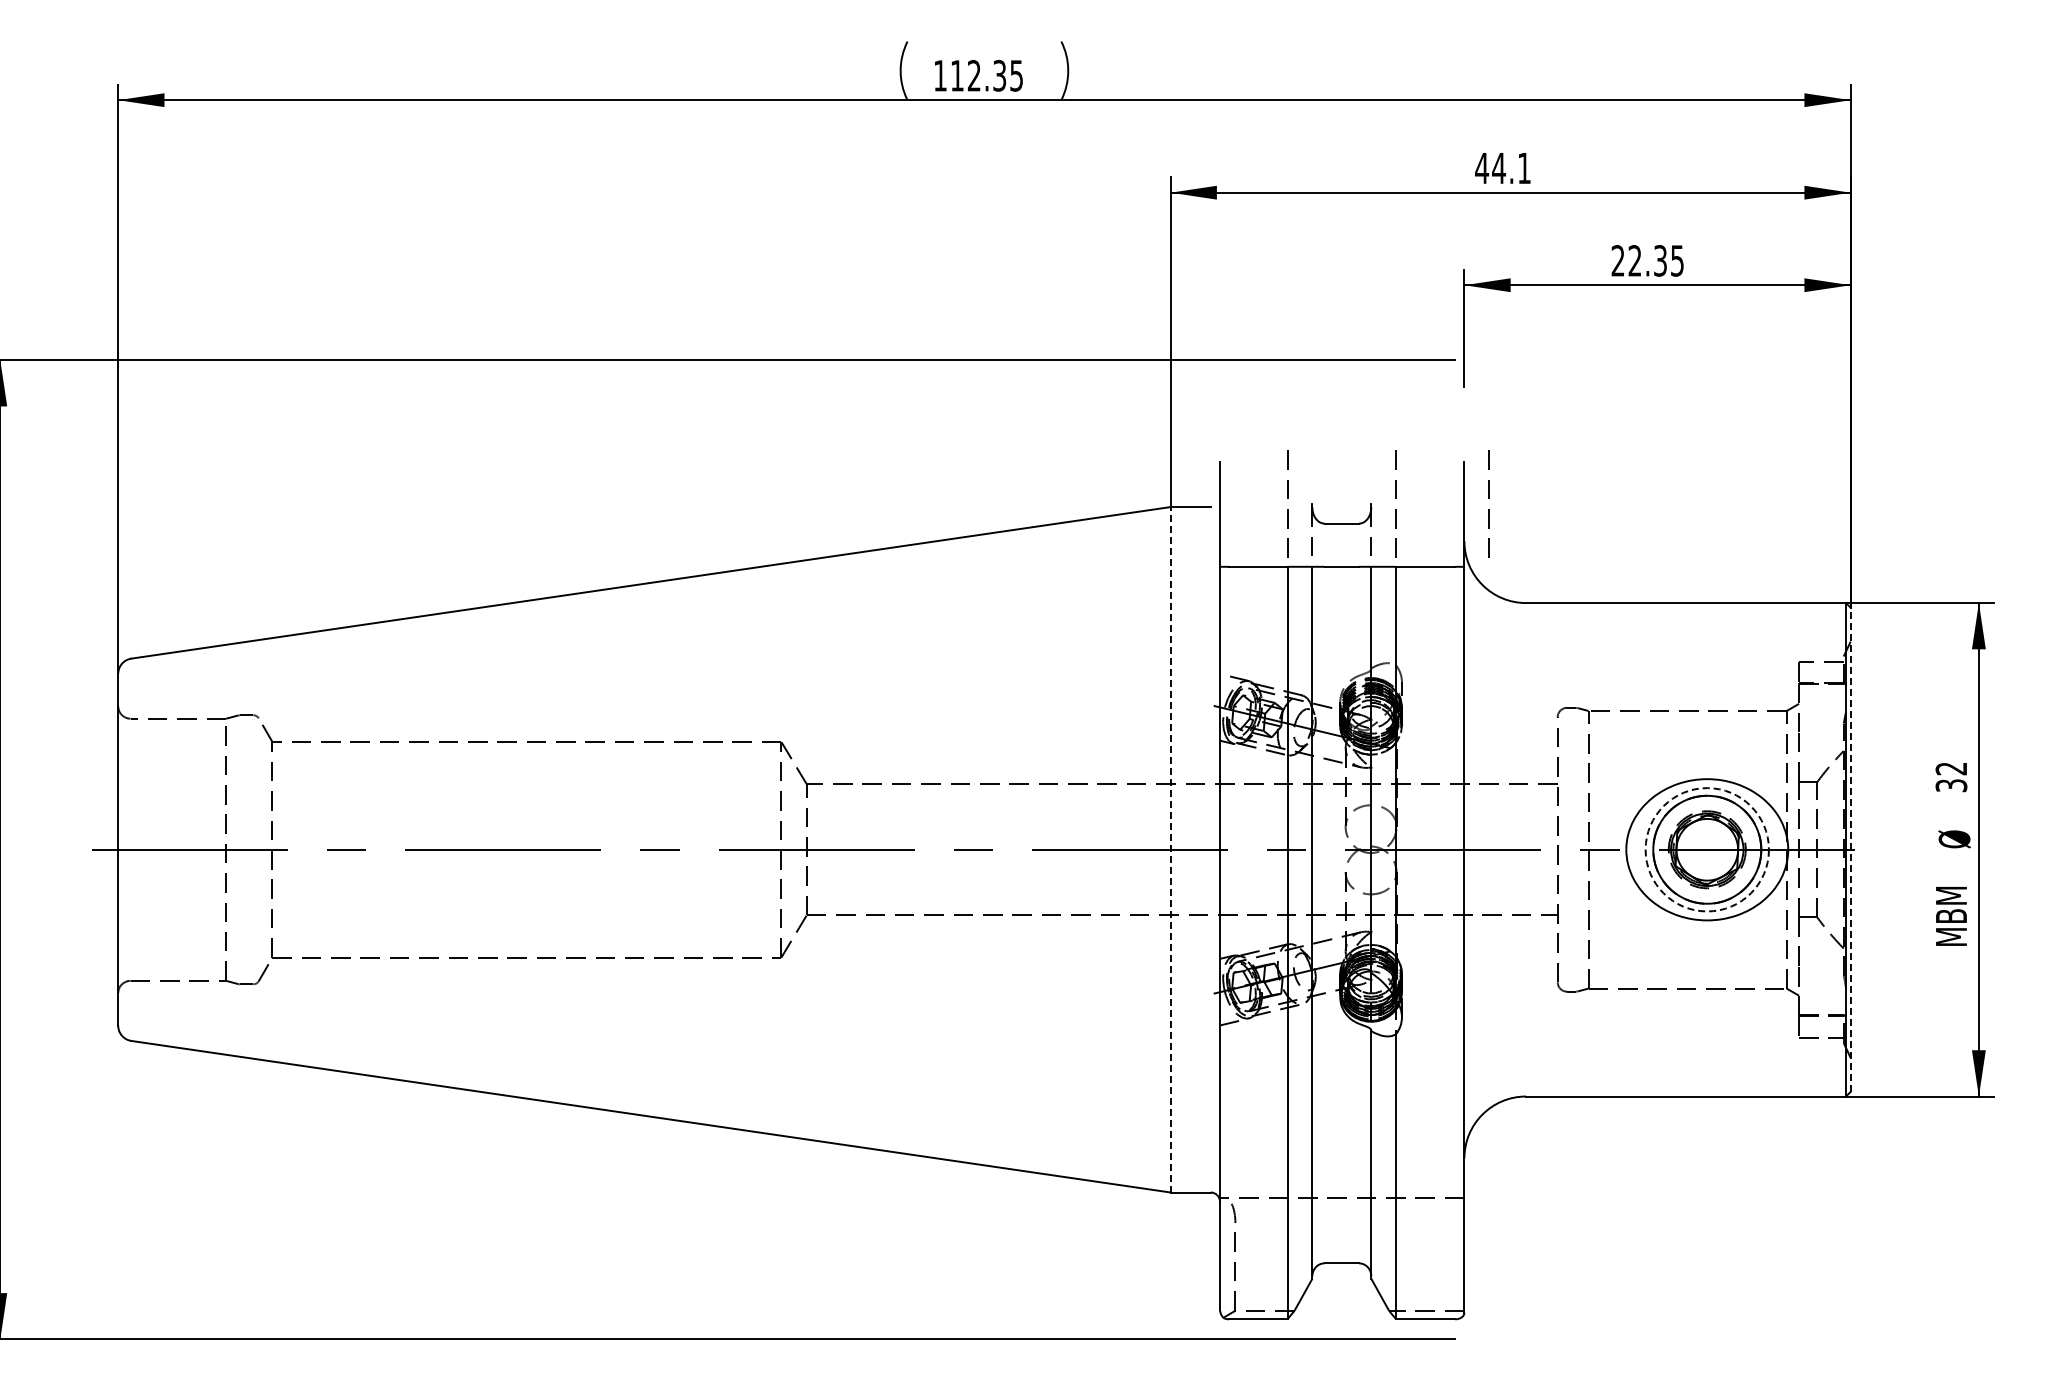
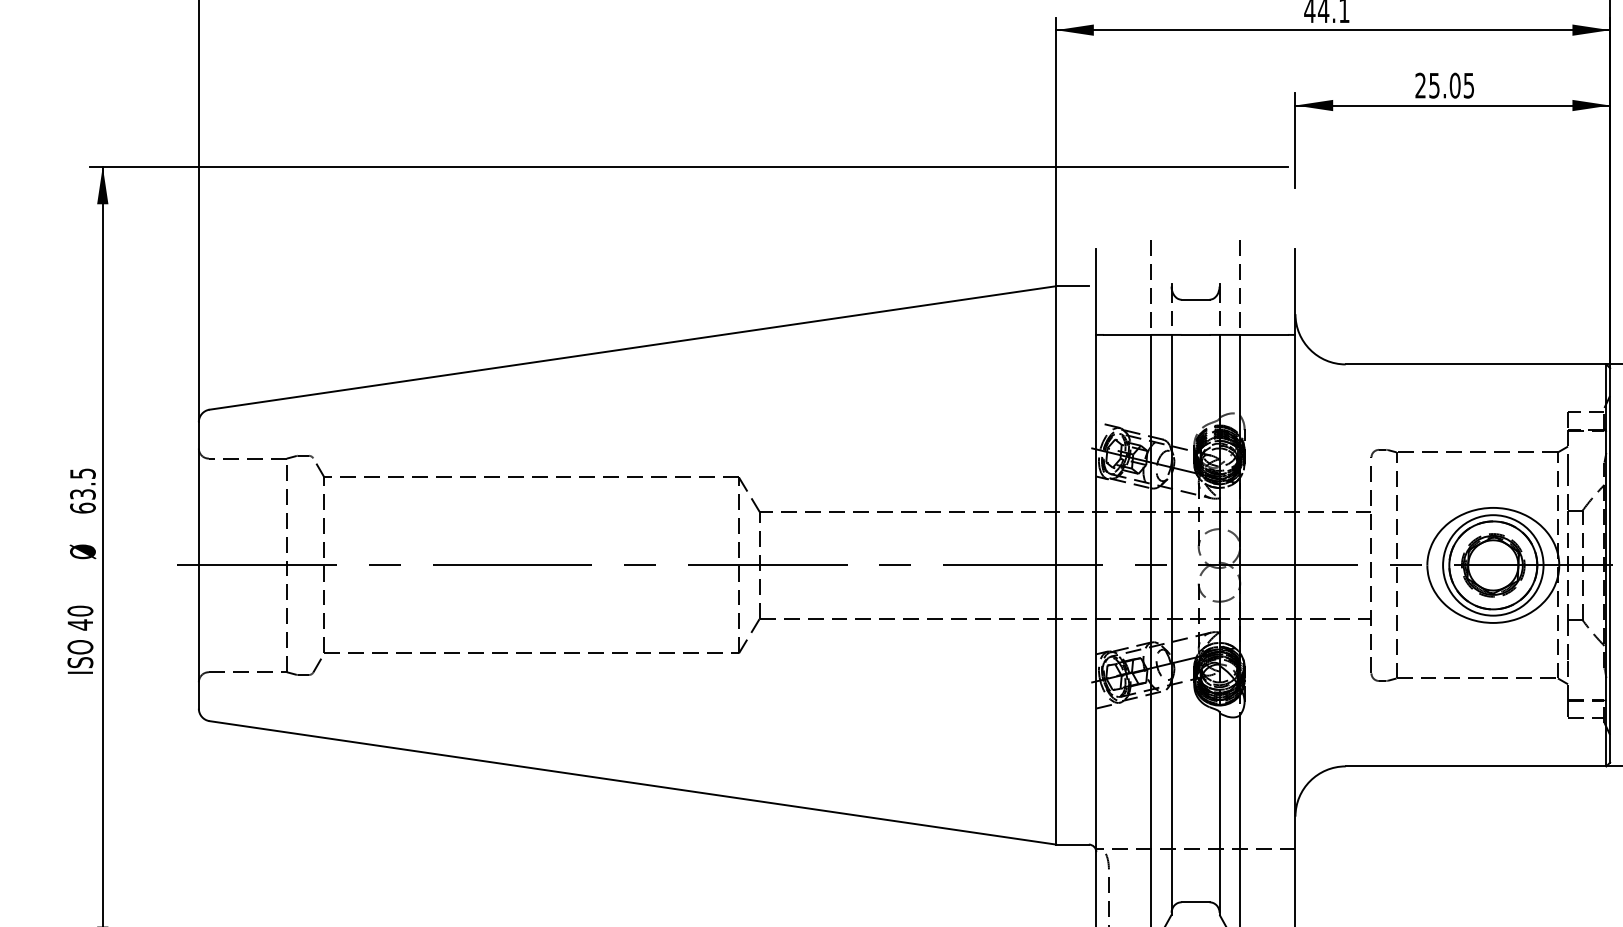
text: (1647, 260) -> (1444, 85), 22.35 -> 25.05
line: (1488, 498) -> (1315, 279), removed
line: (1170, 849) -> (1056, 565), dashed -> solid
circle: (1706, 849) -> (1492, 565), dashed -> solid
line: (1850, 849) -> (1609, 565), dashed -> solid

